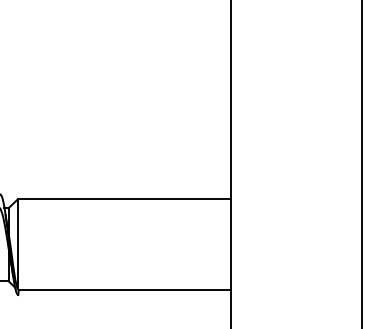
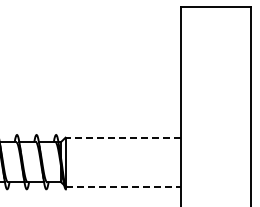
line: (124, 199) -> (123, 137), solid -> dashed
line: (124, 289) -> (123, 186), solid -> dashed

